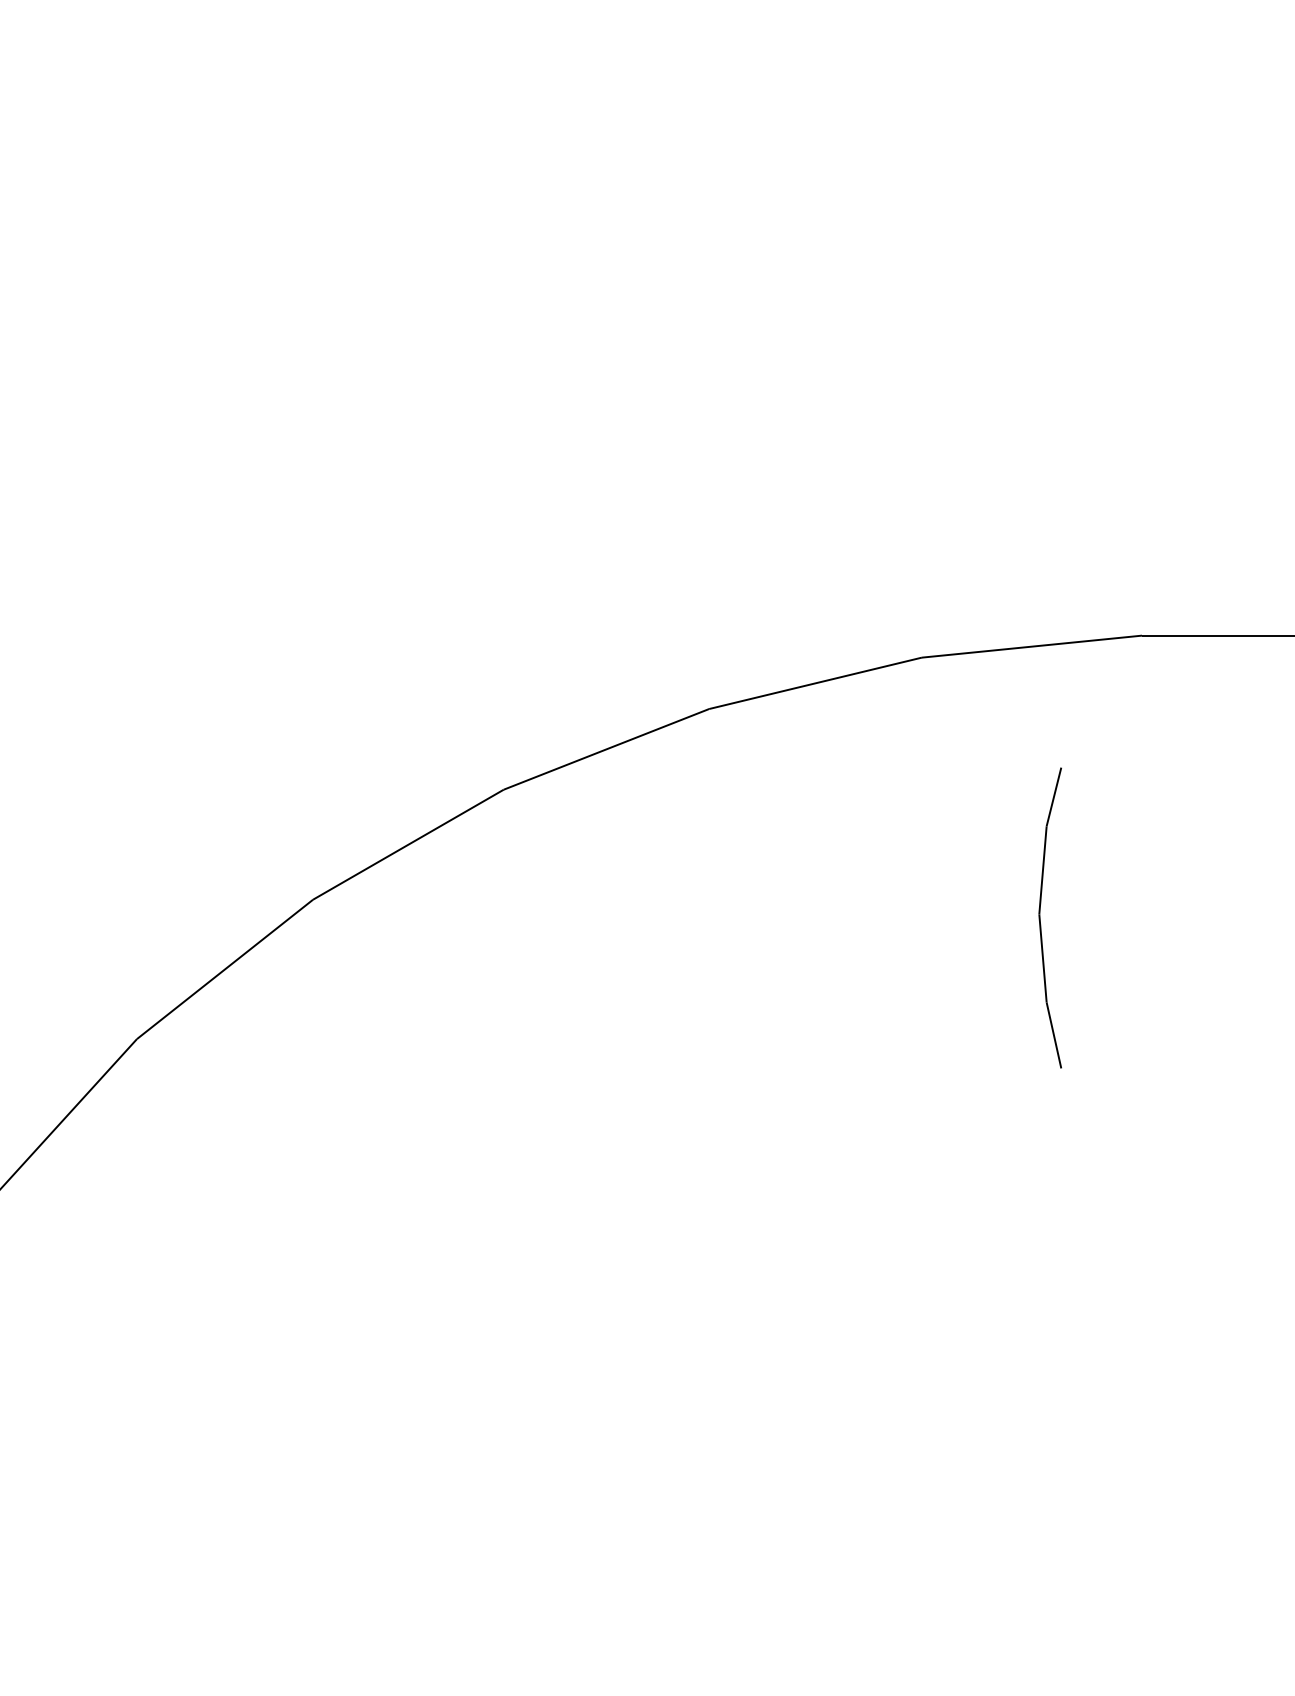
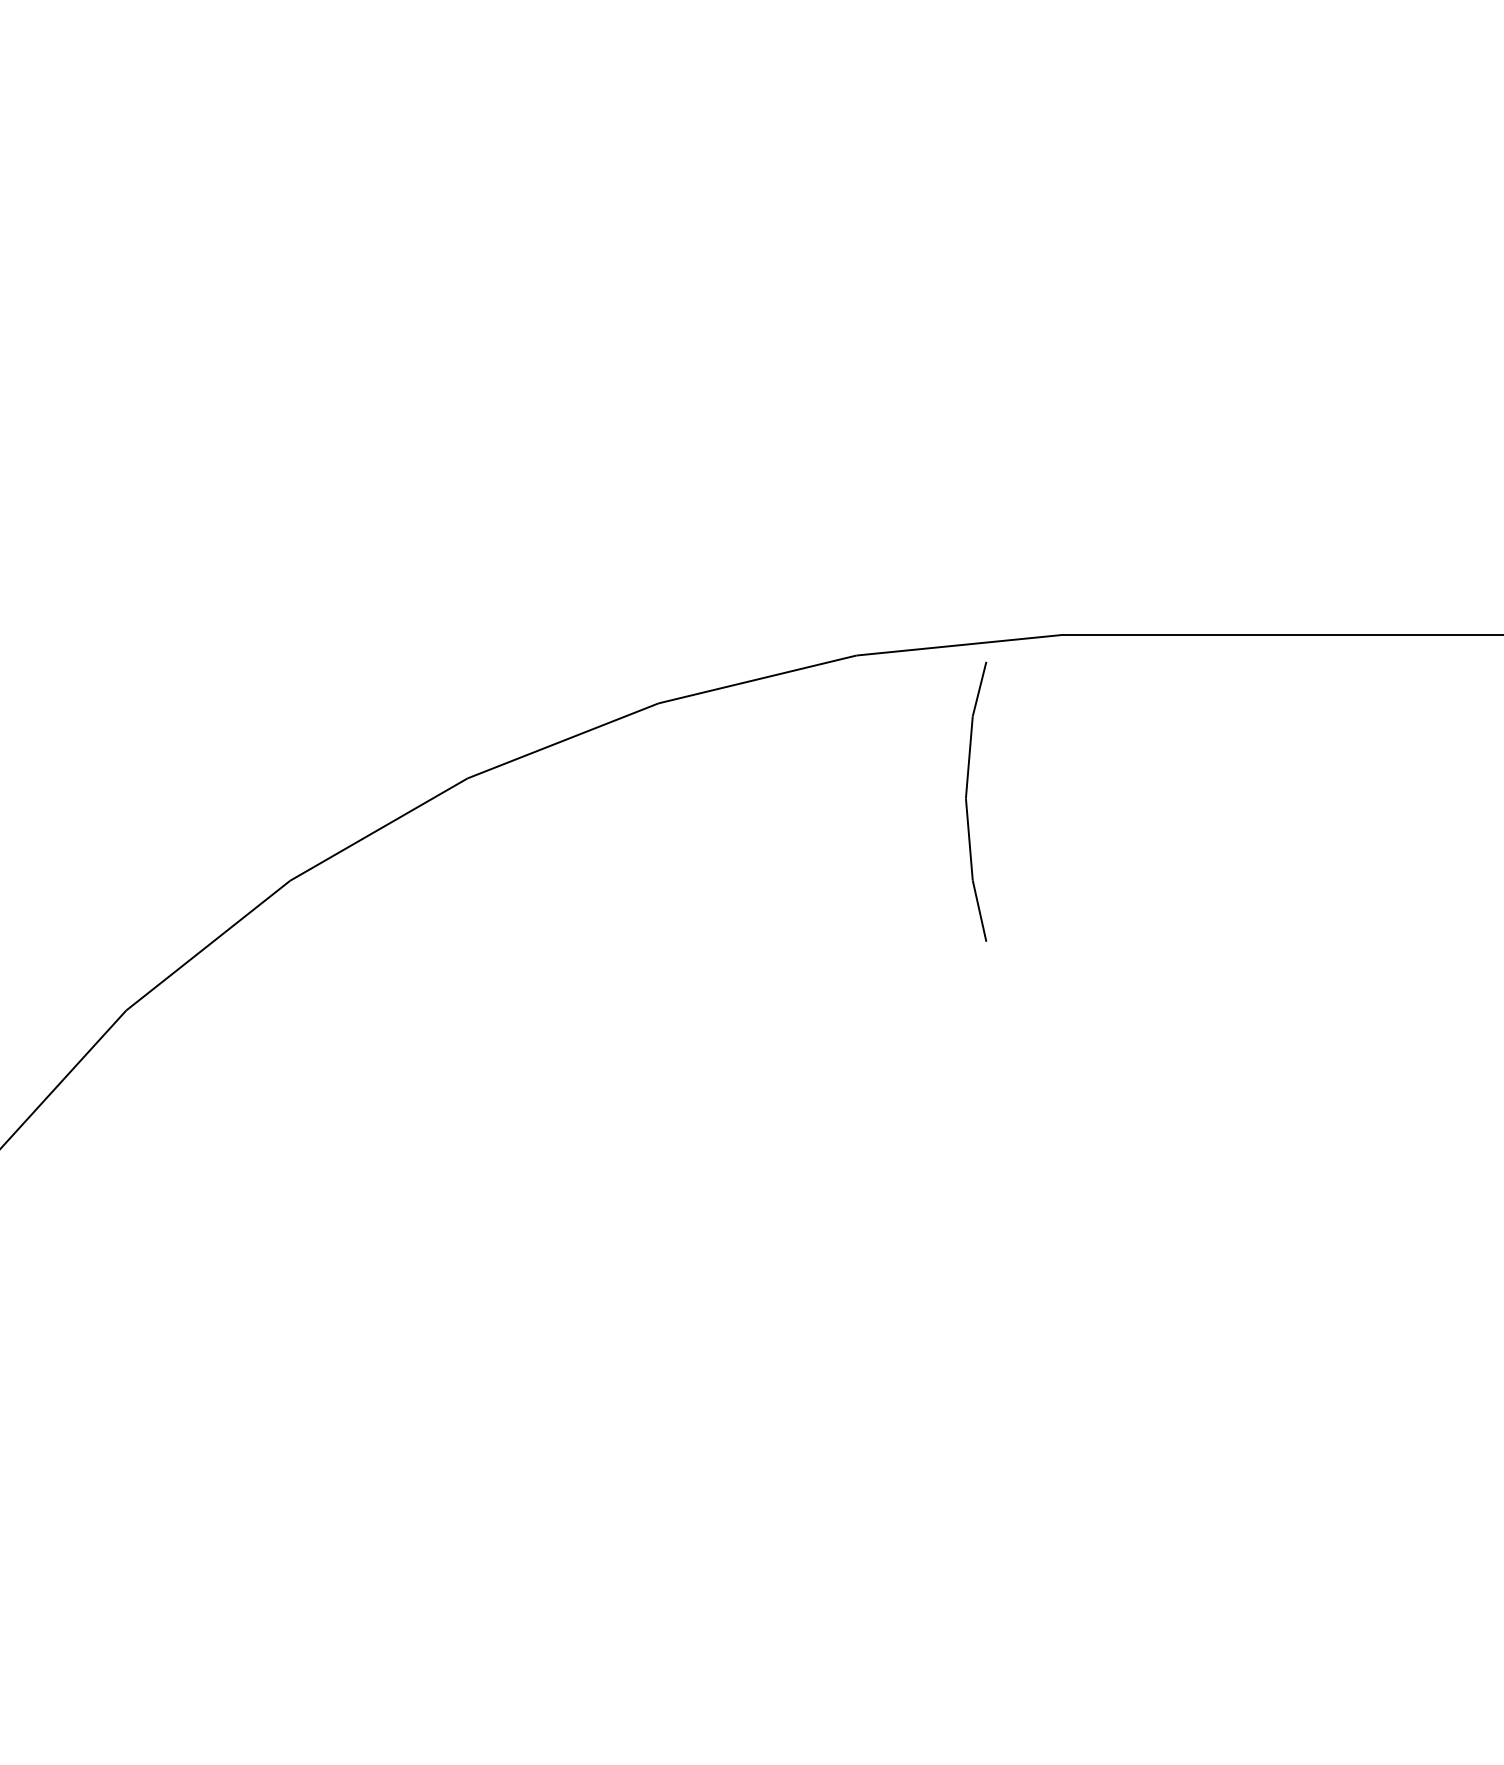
part: (1041, 917) -> (967, 801), moved

